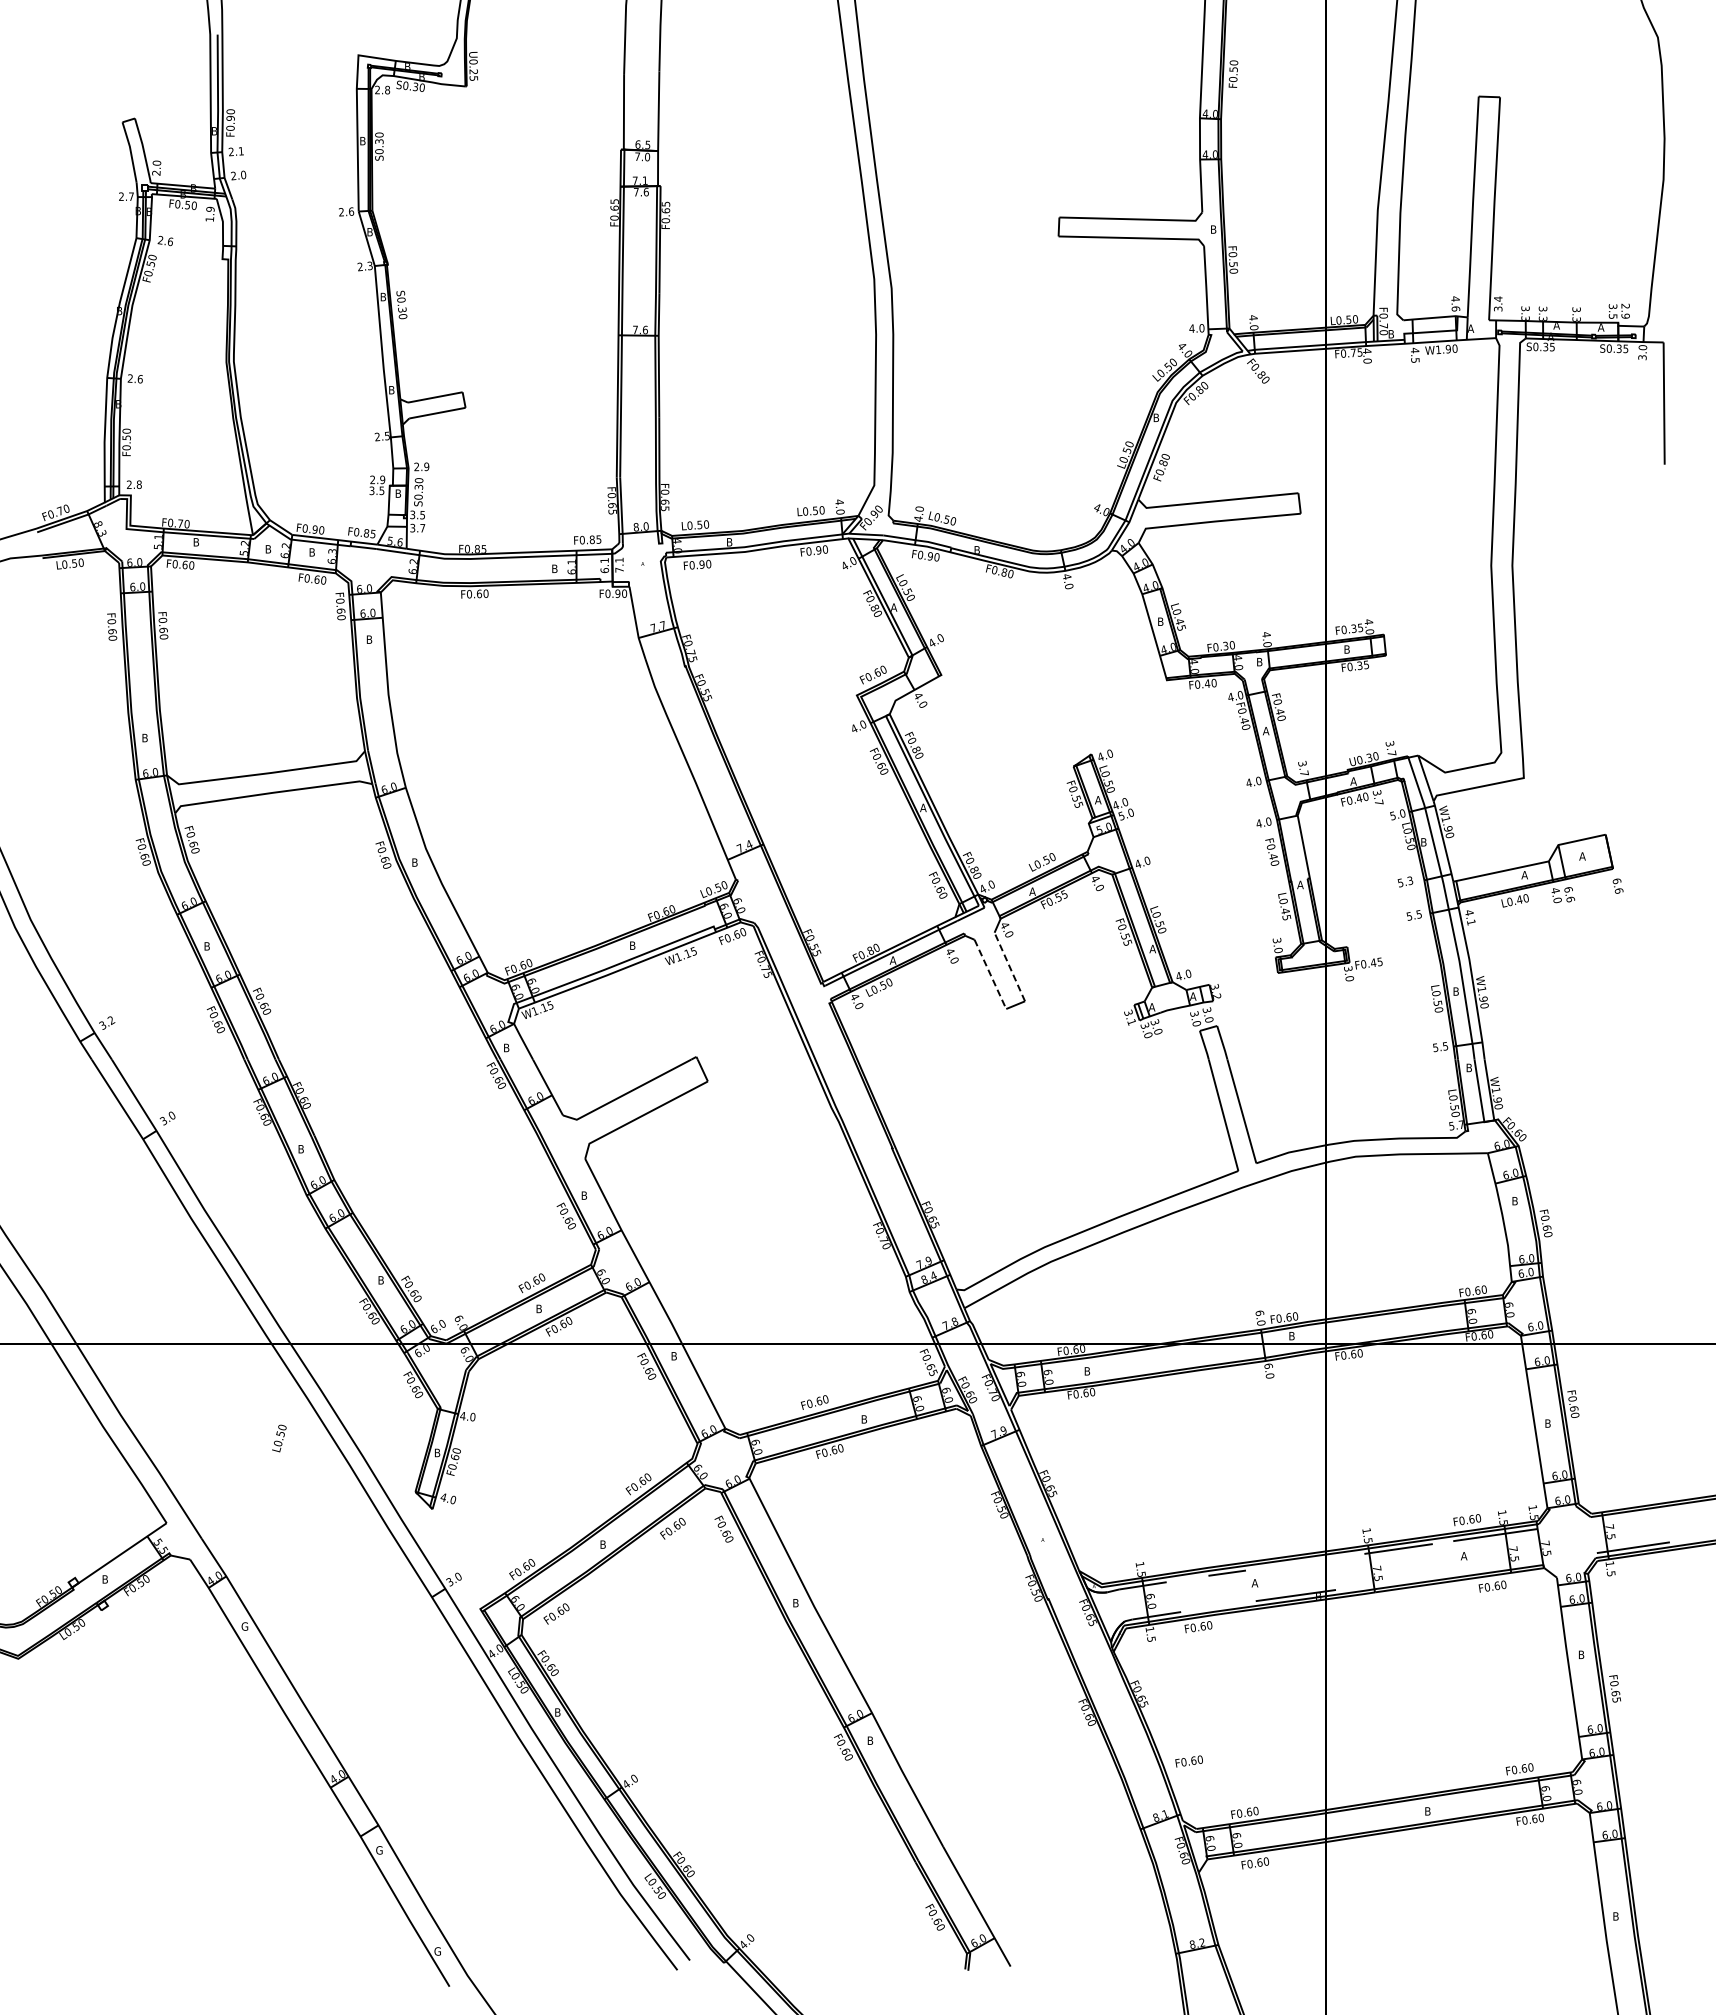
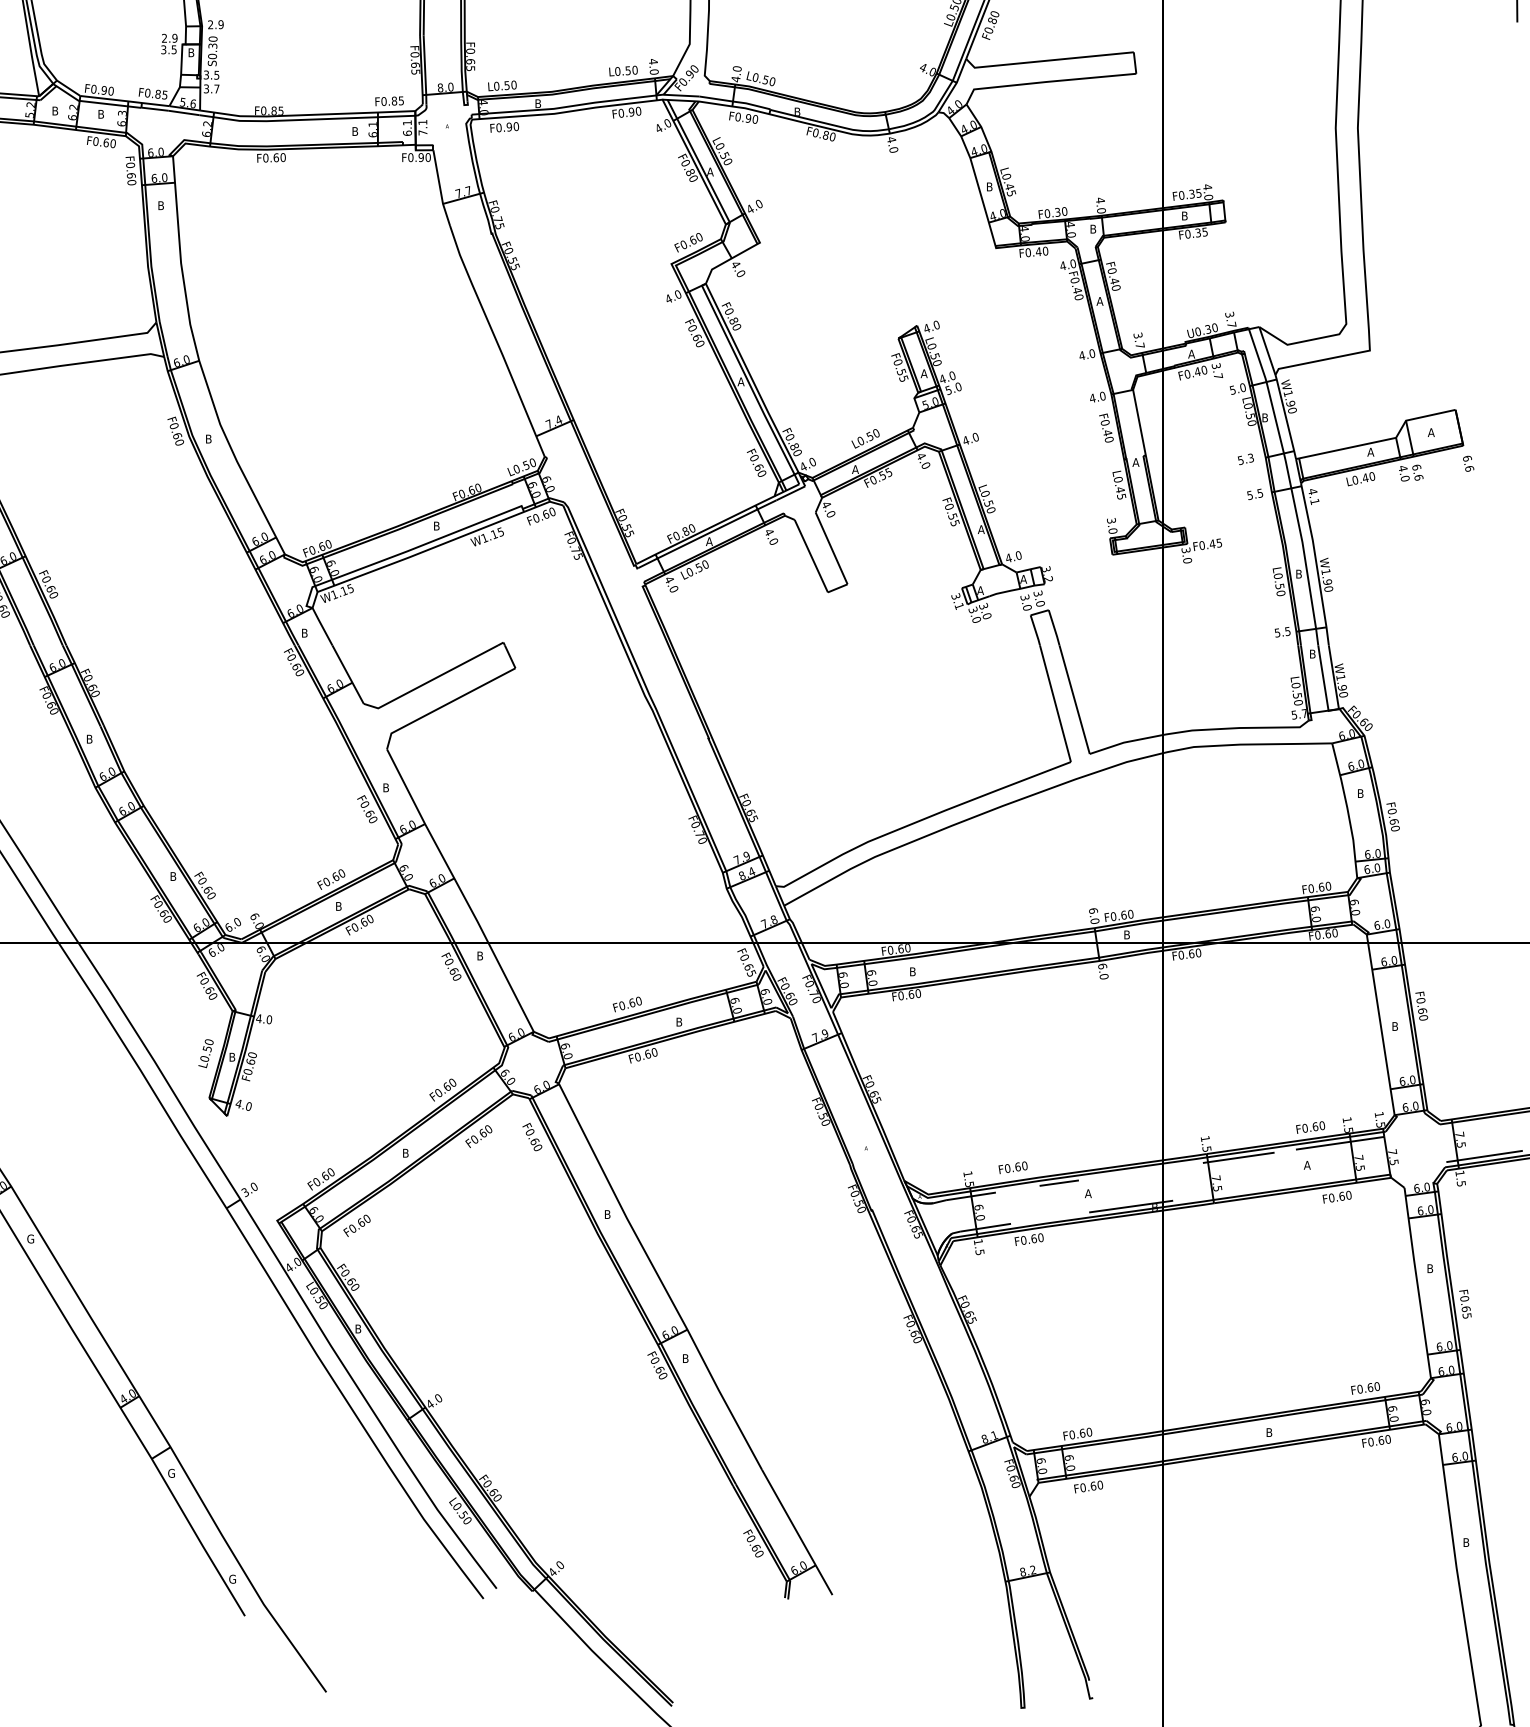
line: (1009, 967) -> (831, 548), dashed -> solid
line: (990, 974) -> (811, 556), dashed -> solid
text: (279, 1438) -> (206, 1053), moved
text: (1188, 1761) -> (1012, 1167), moved

